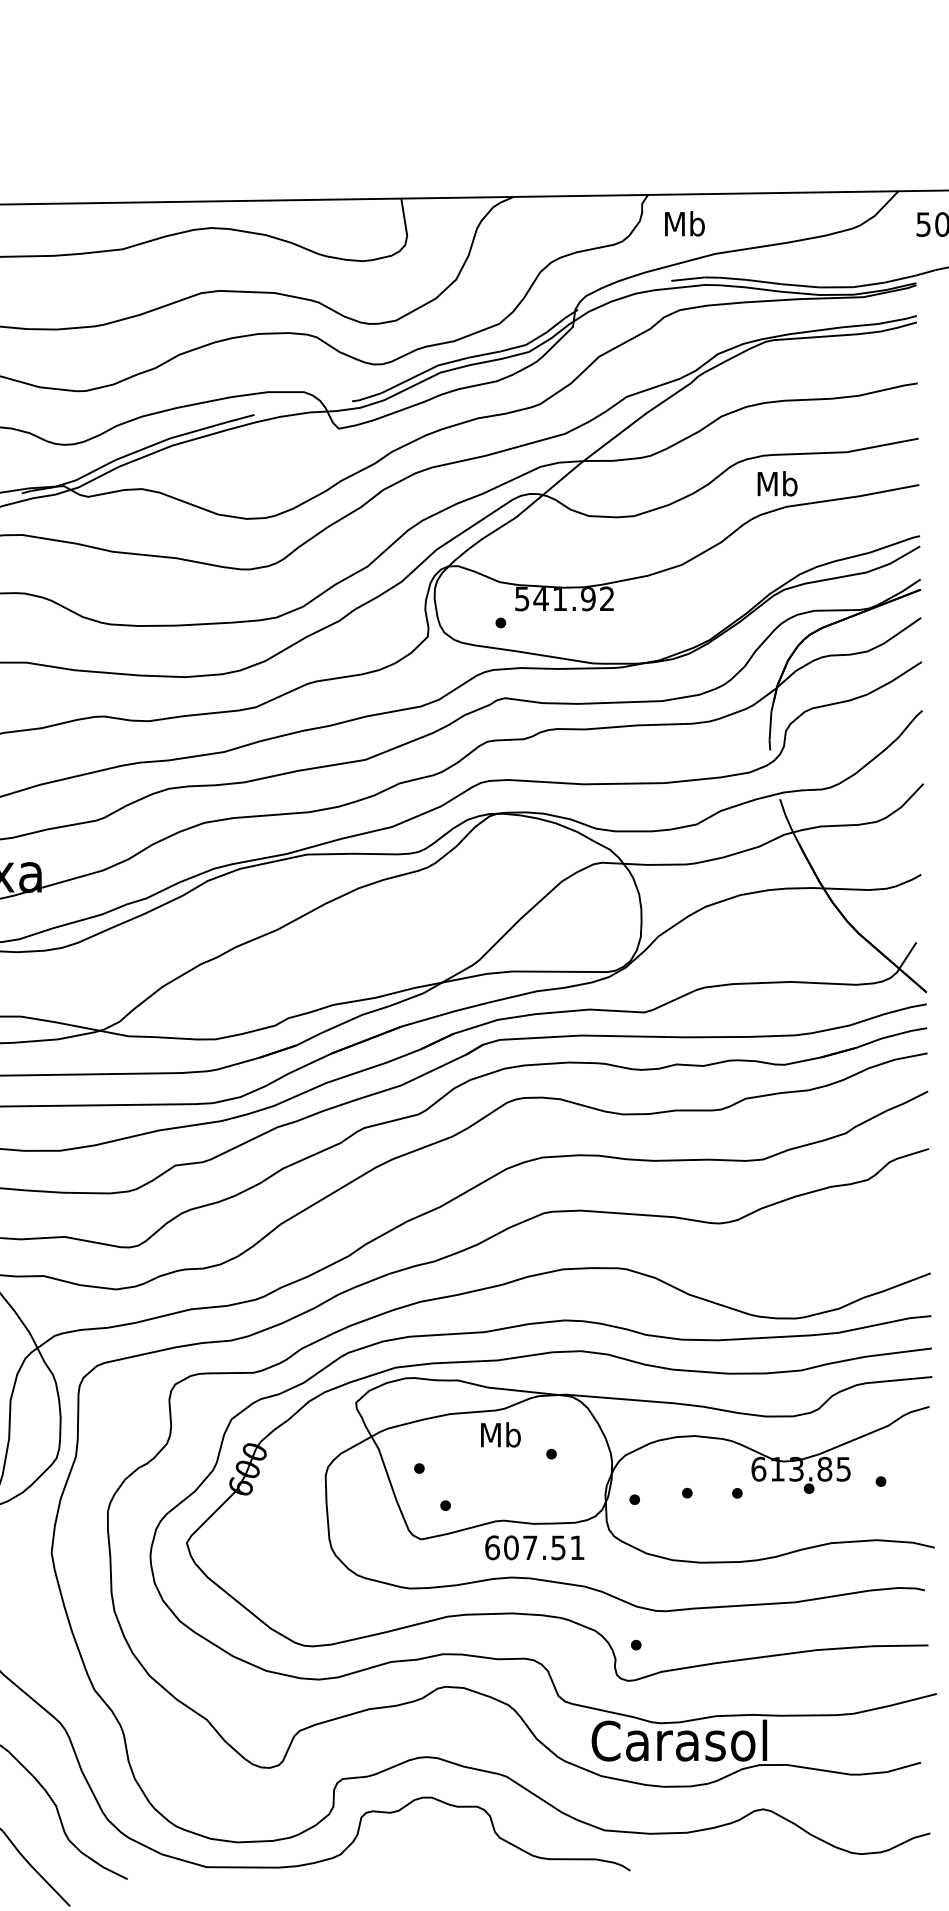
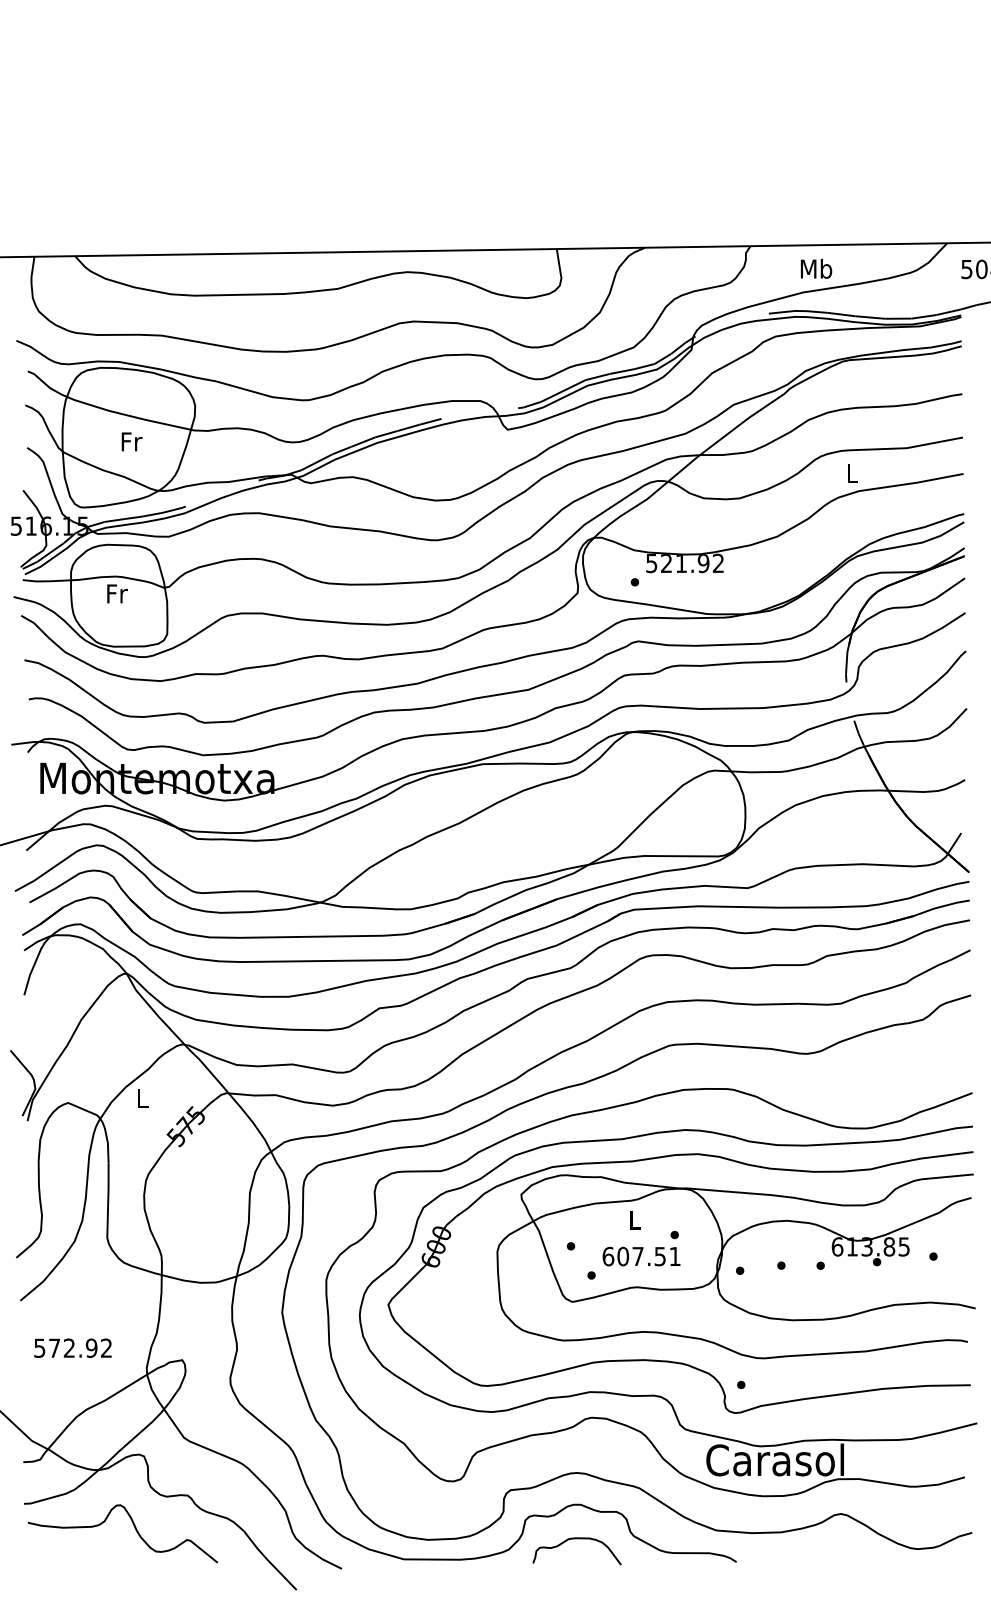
text: (684, 223) -> (816, 268), moved
text: (776, 483) -> (851, 472), Mb -> L
text: (541, 599) -> (666, 563), 541.92 -> 521.92
text: (500, 1434) -> (634, 1219), Mb -> L
text: (534, 1547) -> (641, 1256), moved
curve: (426, 1841) -> (576, 1539), added

